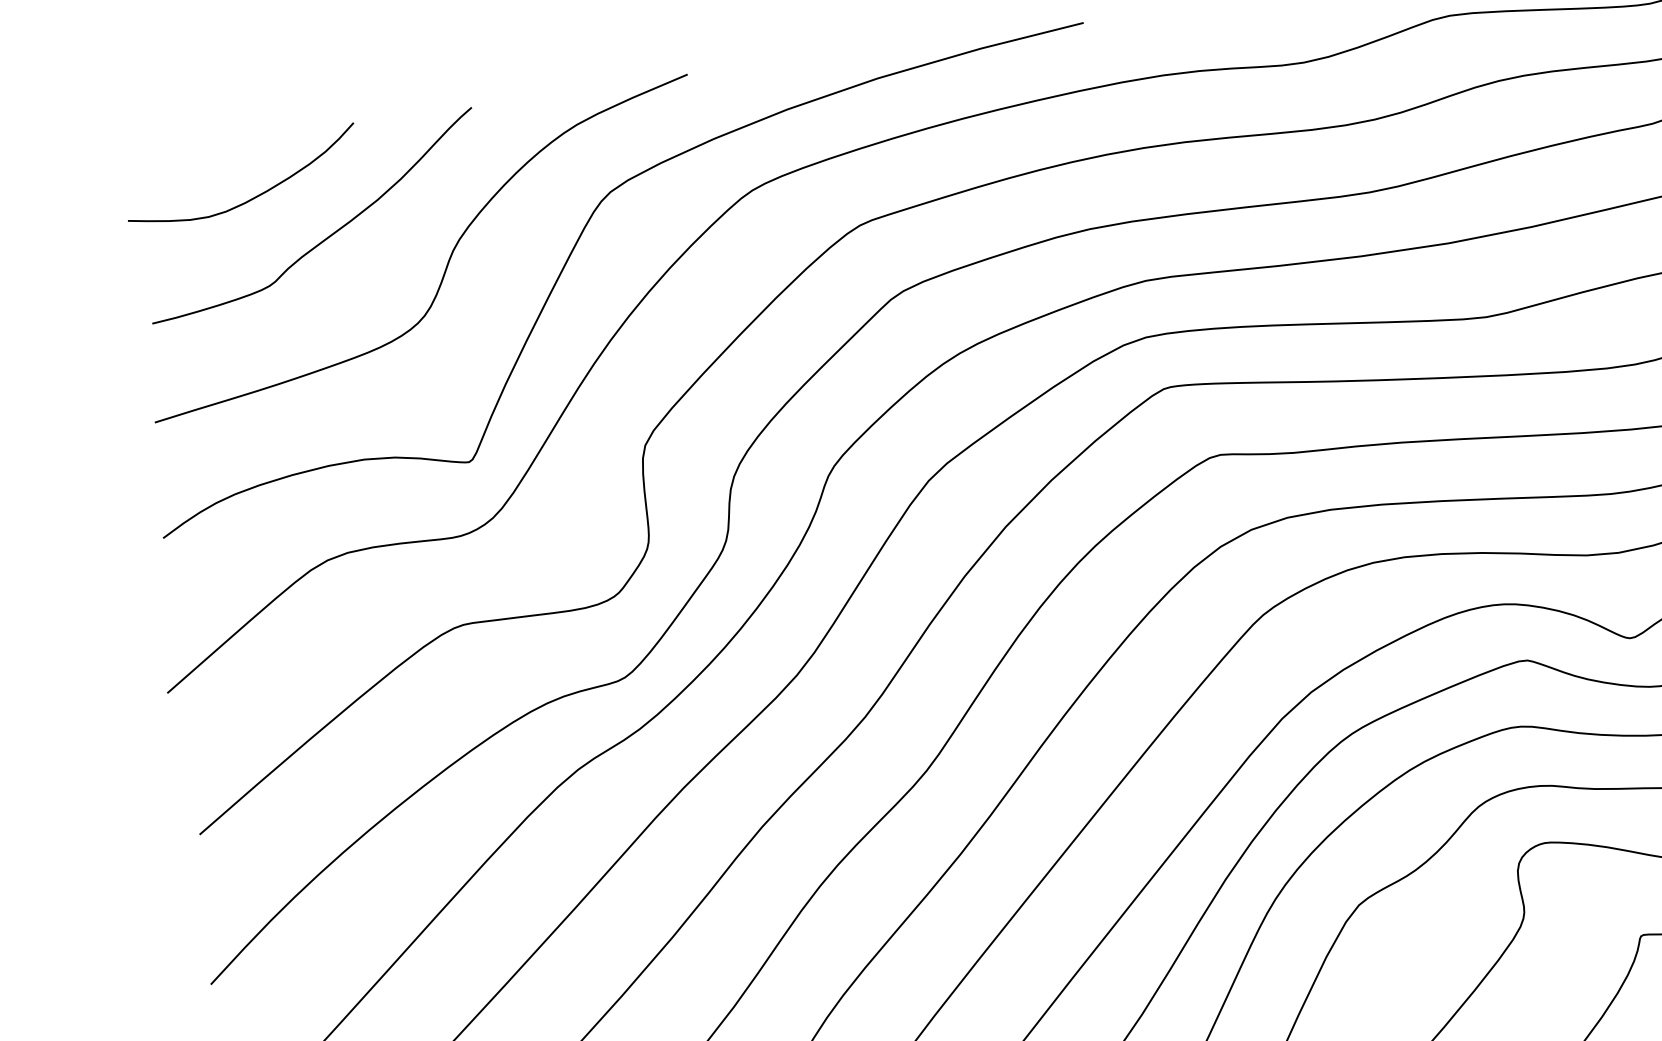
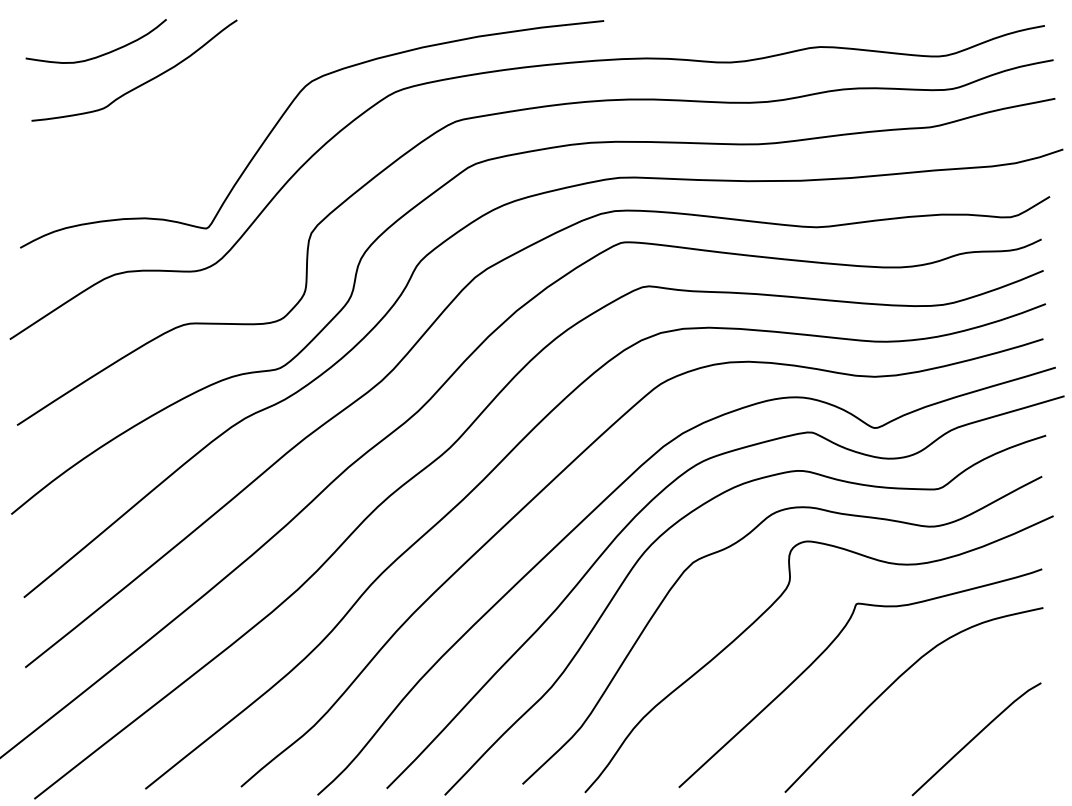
curve: (448, 255) -> (211, 105), removed

